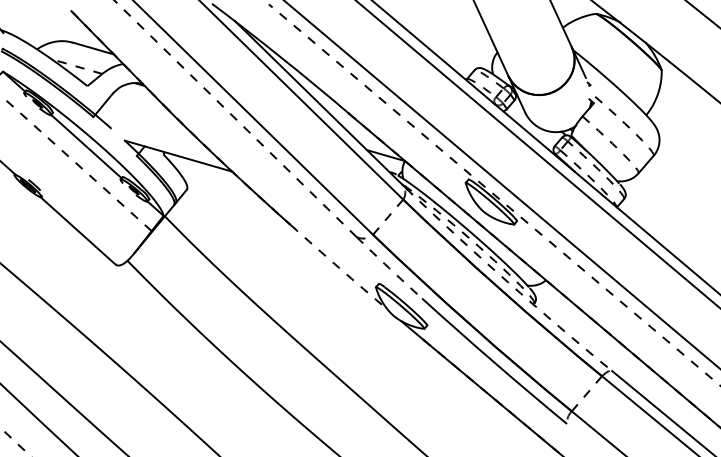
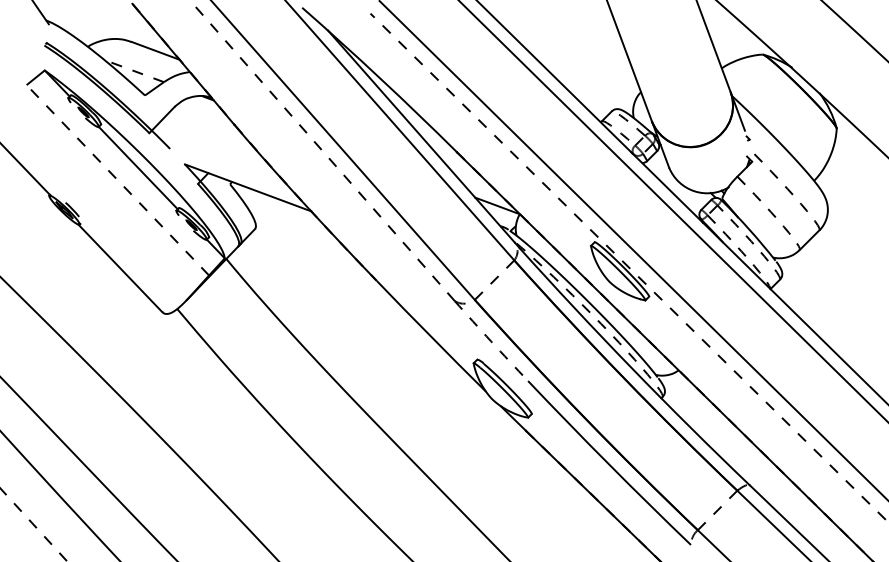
arc: (339, 267) -> (431, 336), dashed -> solid
arc: (507, 281) -> (632, 368), dashed -> solid

